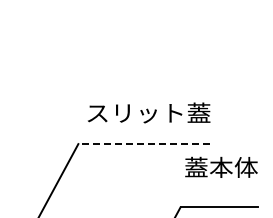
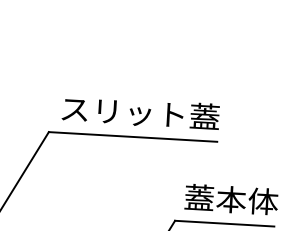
text: (149, 112) -> (141, 112), moved
line: (144, 144) -> (133, 137), dashed -> solid
text: (221, 166) -> (231, 198), moved

